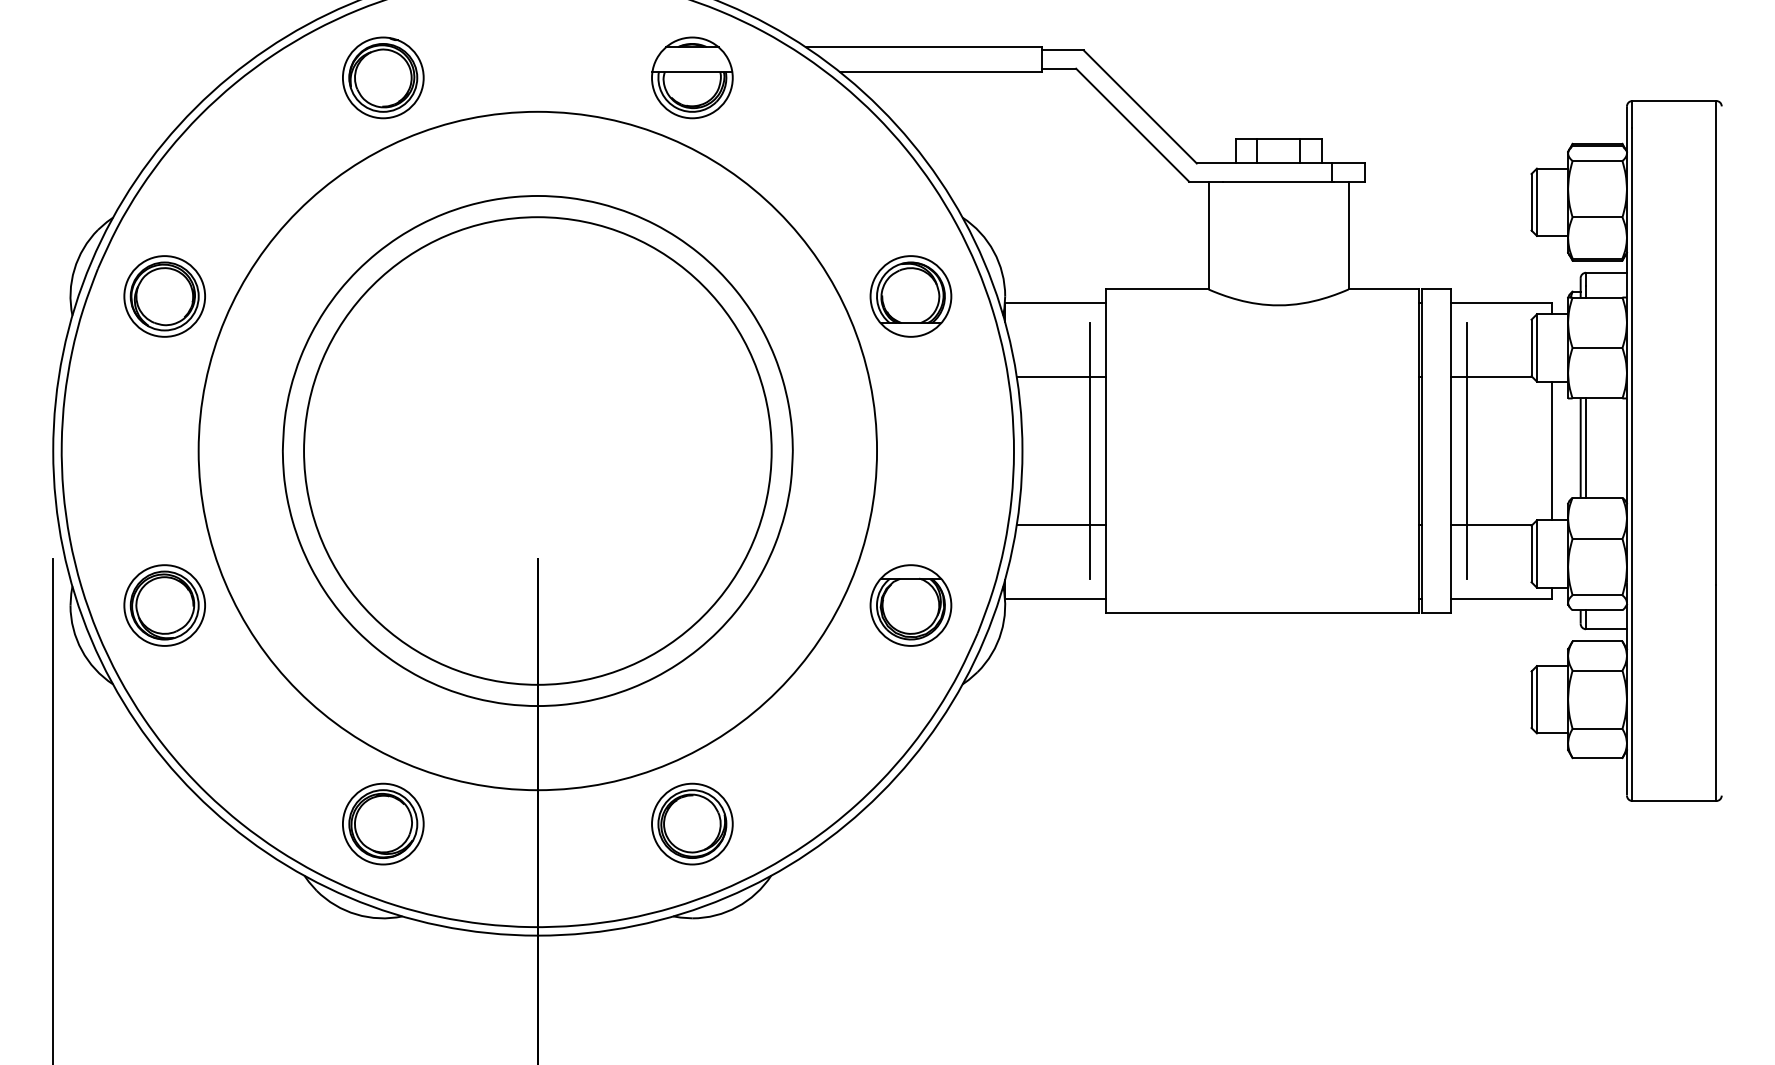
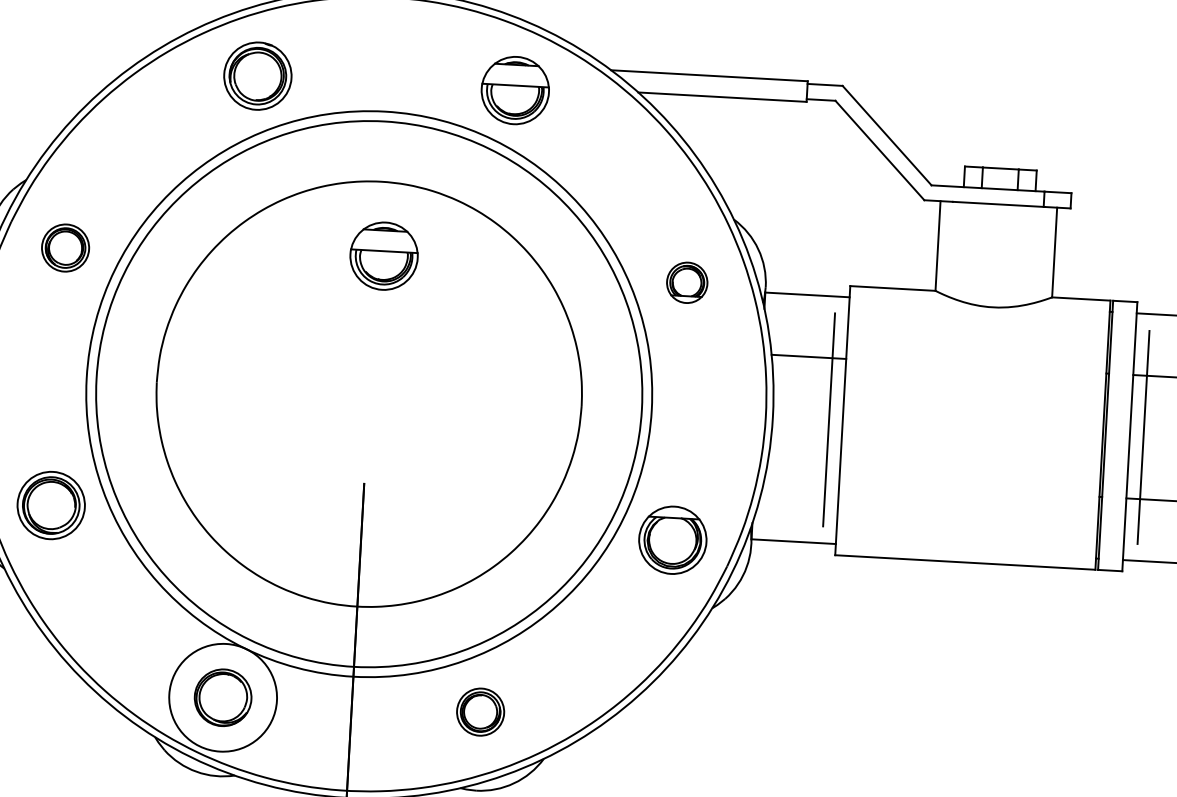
part: (546, 284) -> (384, 255), added
part: (164, 296) -> (65, 248), size x0.7
part: (910, 296) -> (686, 282), size x0.6
circle: (537, 450) -> (368, 393), size x1.4
line: (1061, 525) -> (801, 480), removed
circle: (382, 823) -> (222, 697), size x1.6
part: (692, 823) -> (480, 711), size x0.7

